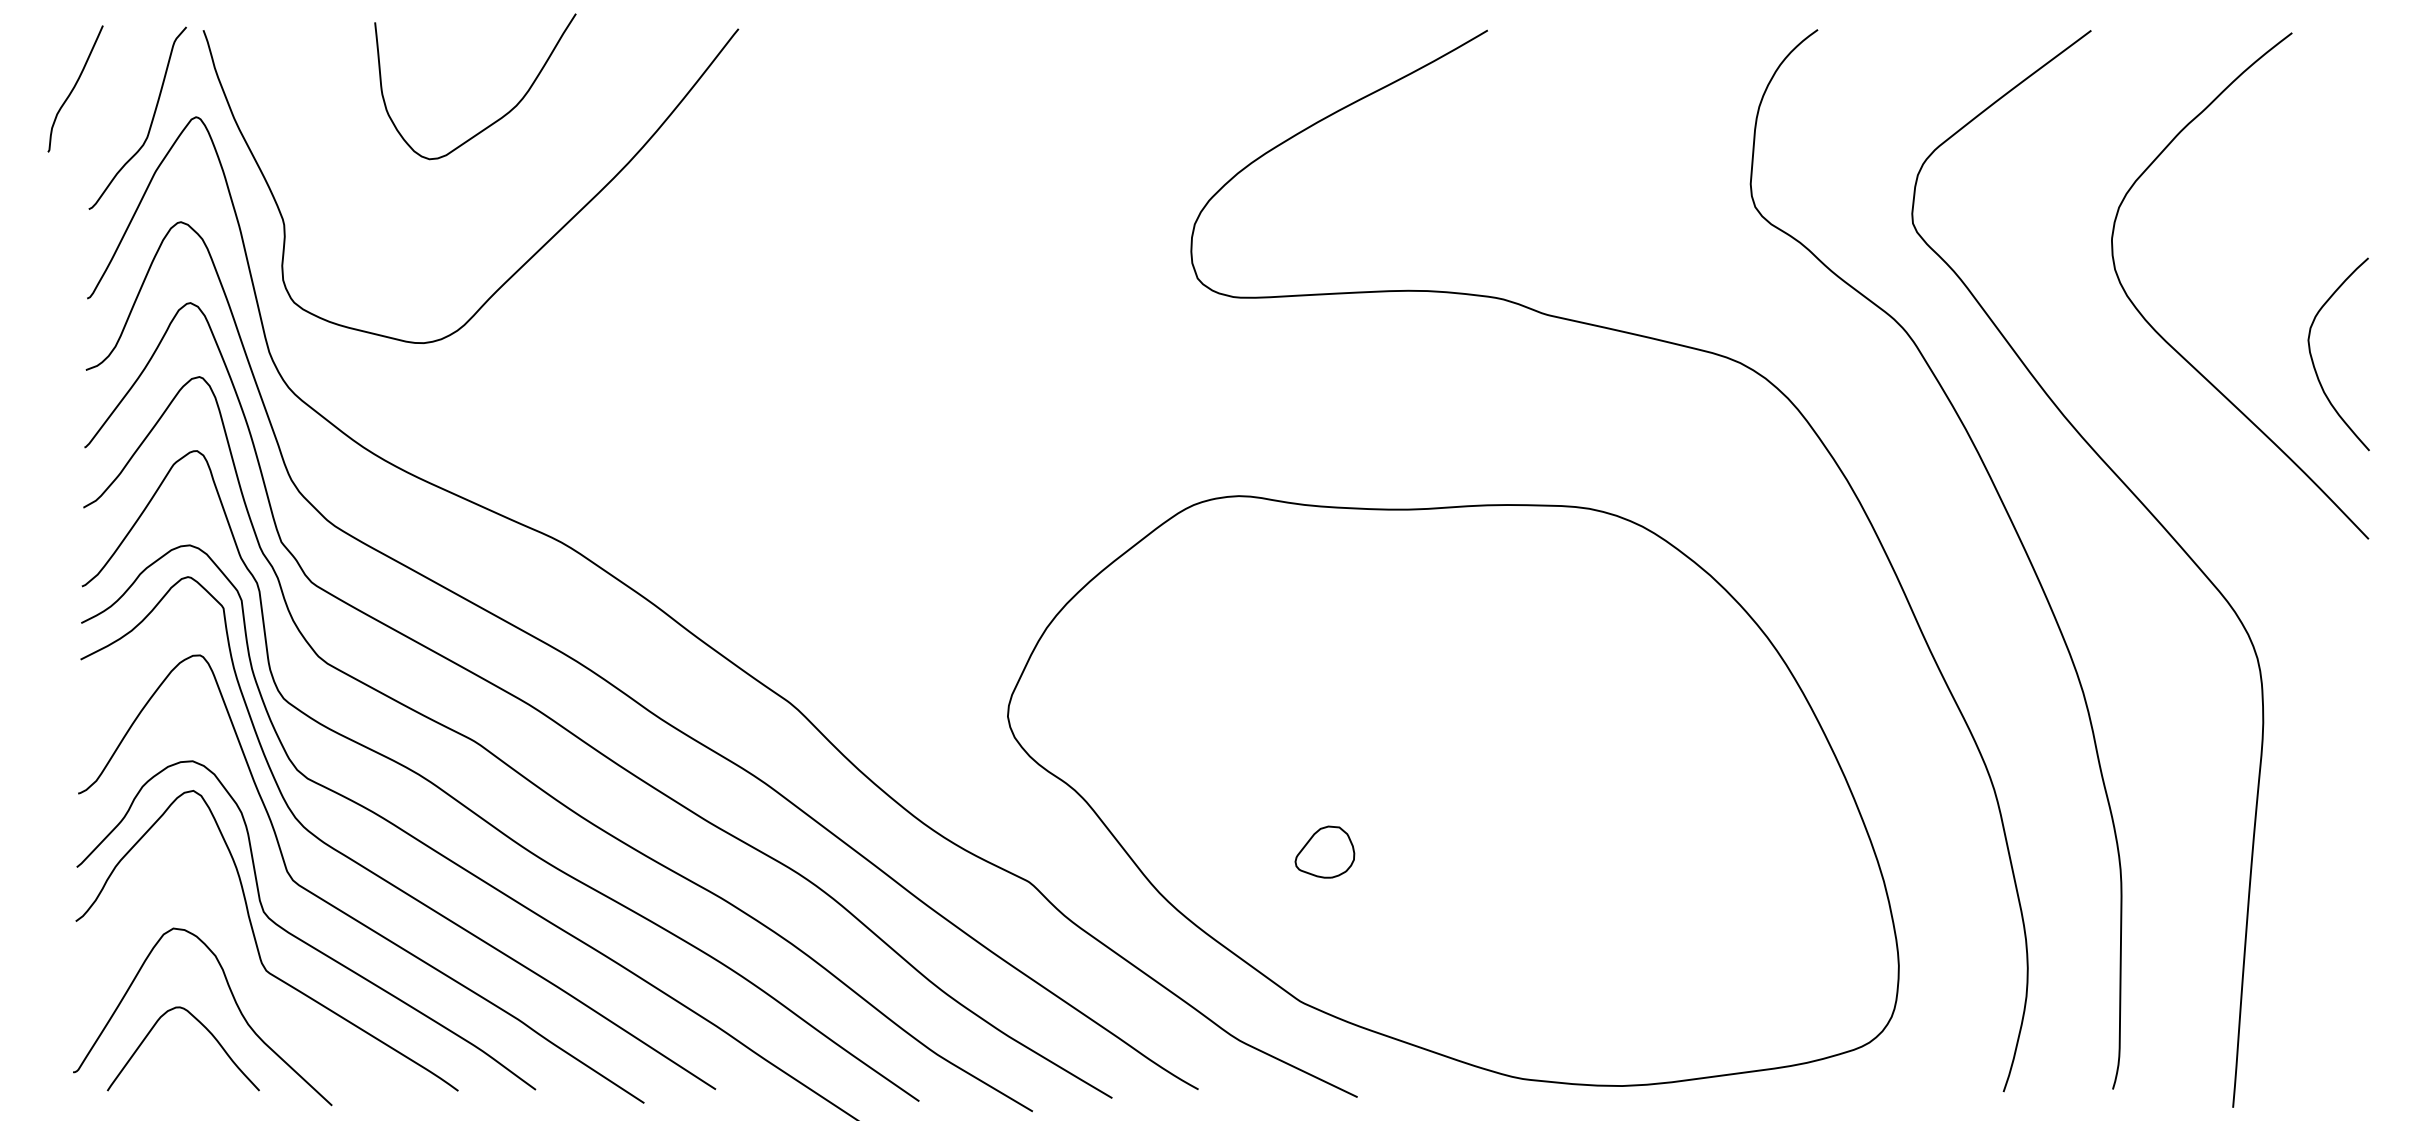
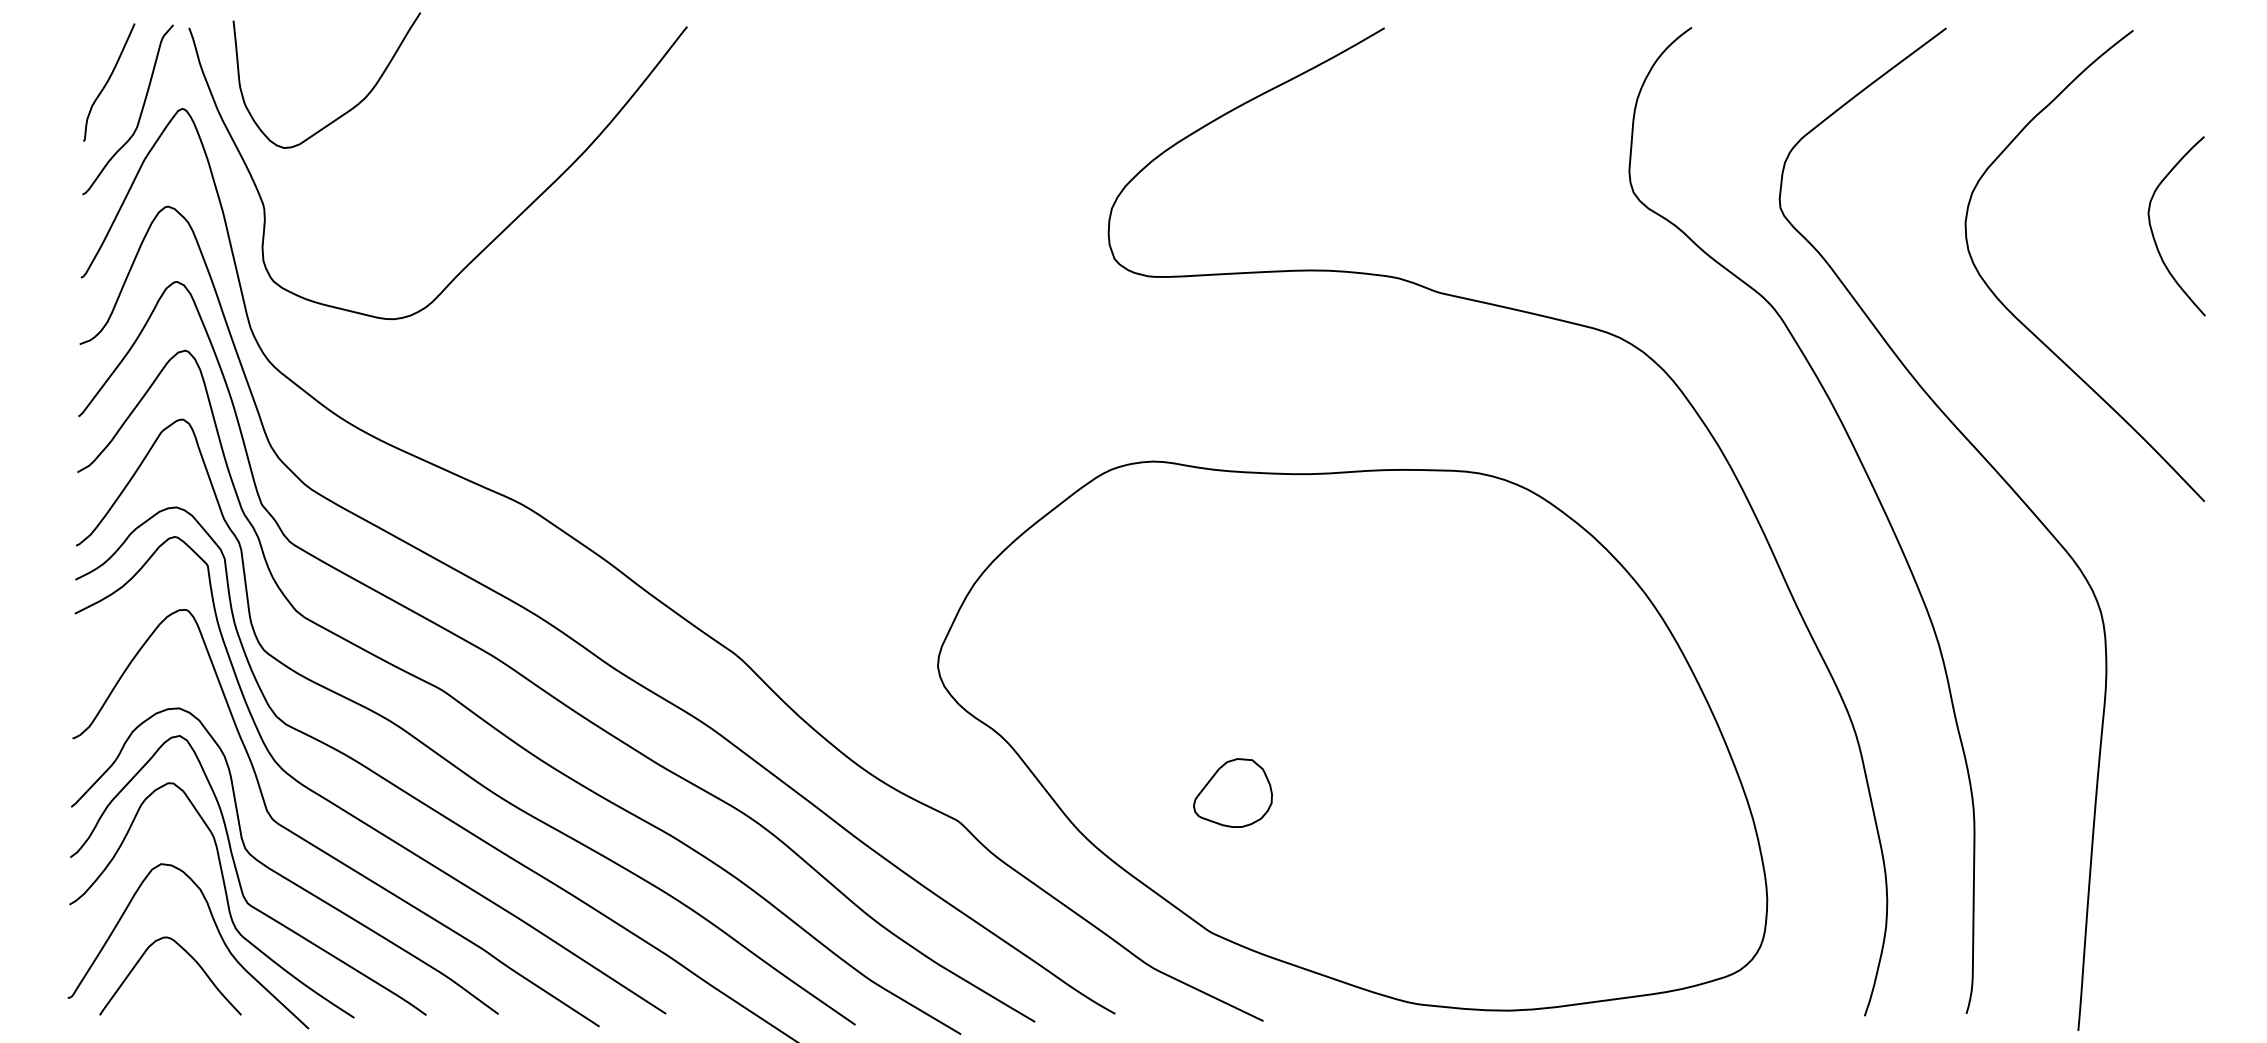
curve: (75, 87) -> (109, 81), moved
curve: (497, 119) -> (347, 111), moved
curve: (2314, 363) -> (2154, 234), moved
part: (1324, 851) -> (1232, 792), size x1.43
curve: (242, 962) -> (225, 895), added

